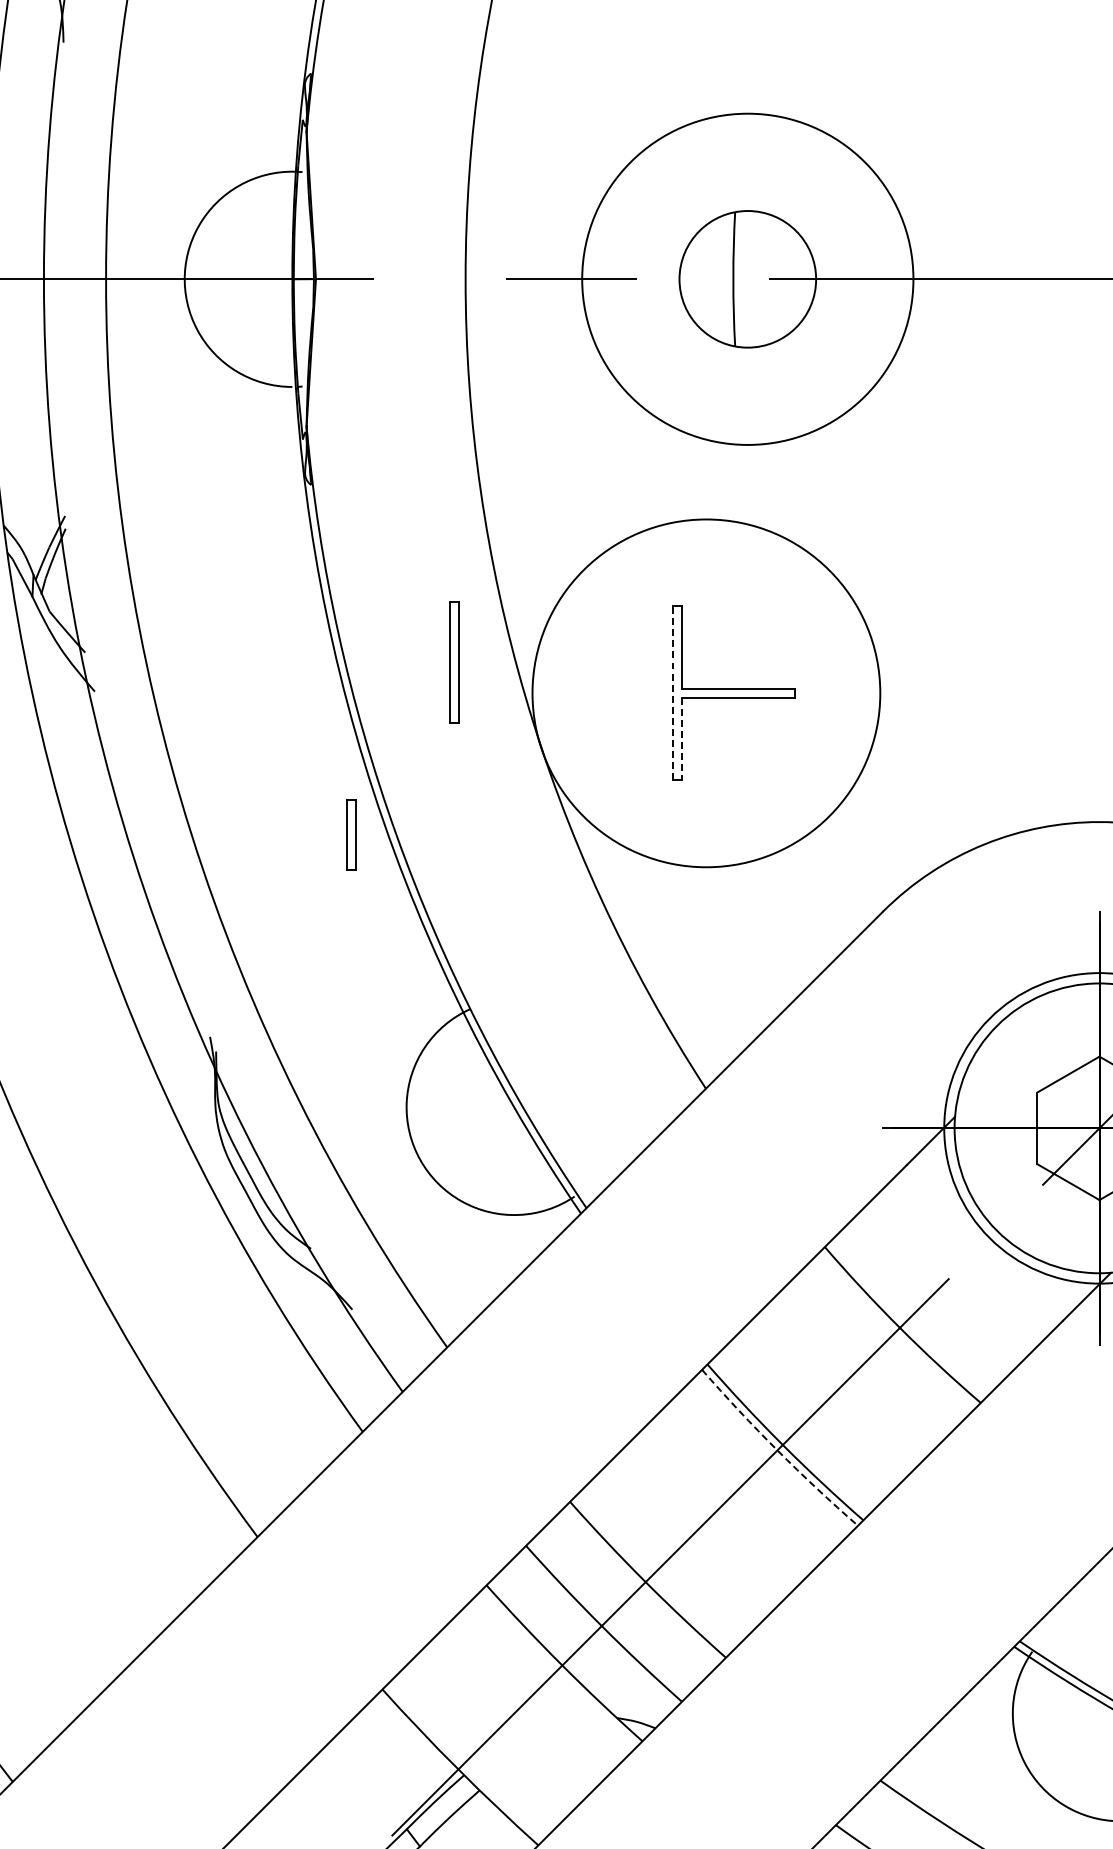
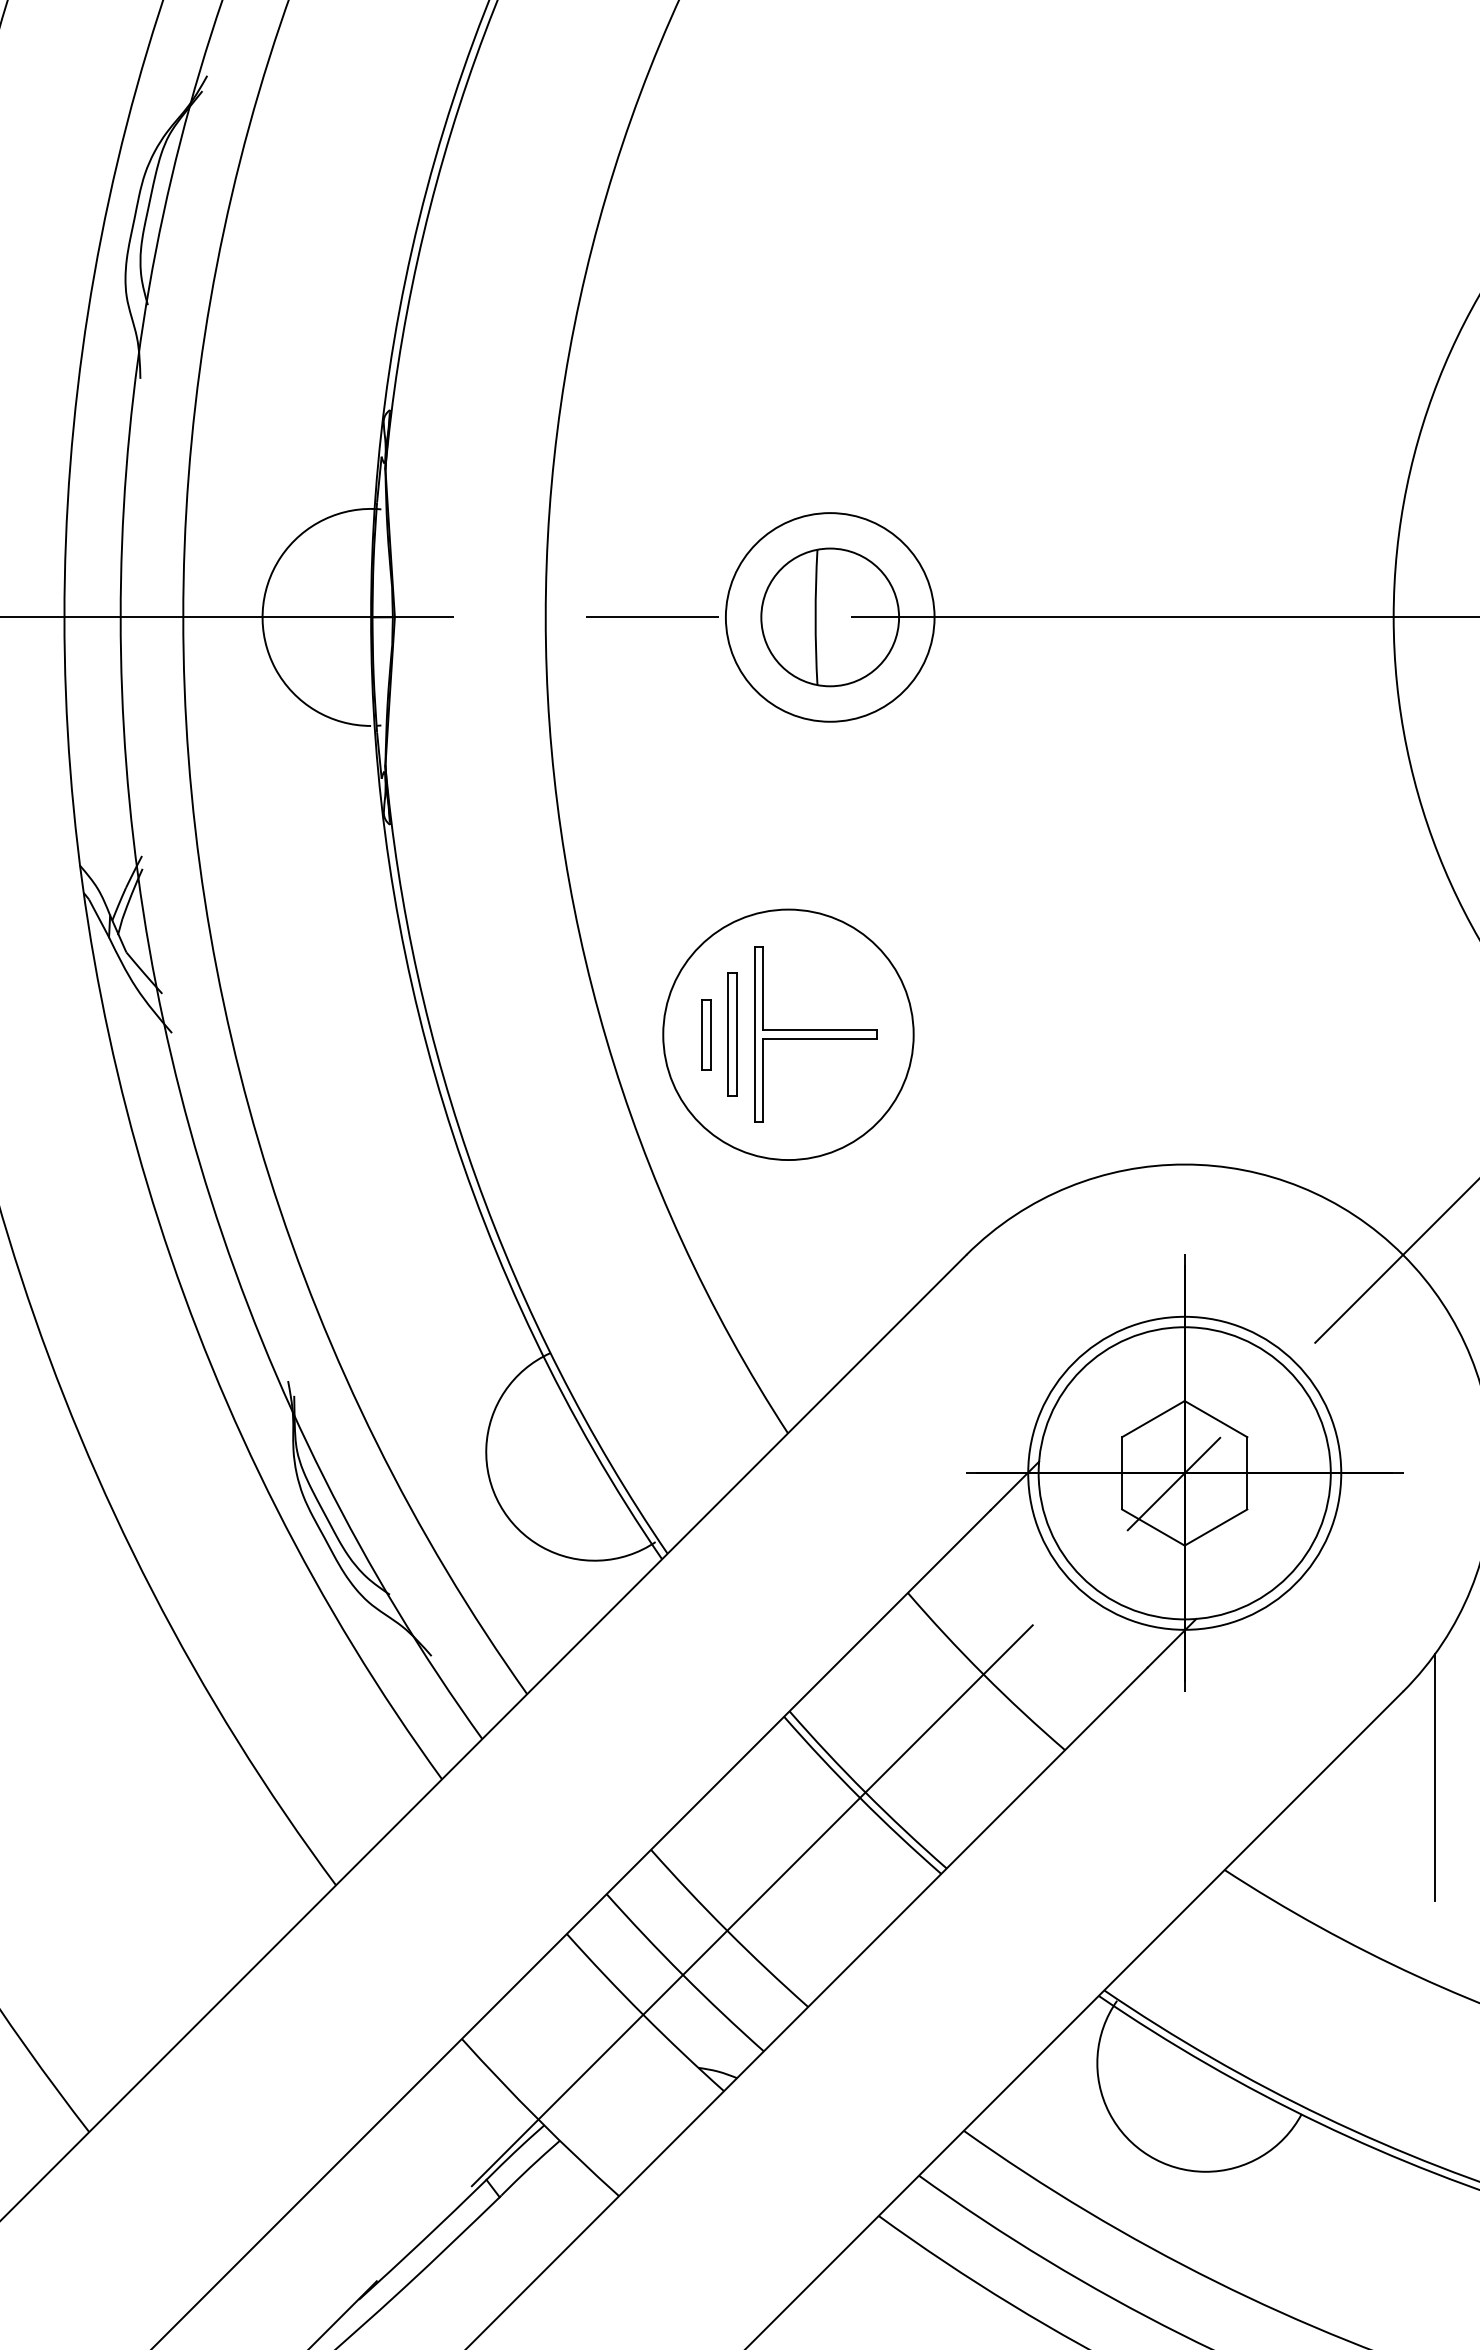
circle: (747, 279) -> (829, 617), size x0.62
part: (454, 662) -> (732, 1034), moved
line: (672, 693) -> (754, 1034), dashed -> solid
circle: (706, 693) -> (788, 1034), size x0.71
line: (681, 738) -> (763, 1080), dashed -> solid
part: (351, 834) -> (706, 1034), moved
arc: (777, 1449) -> (860, 1797), dashed -> solid

